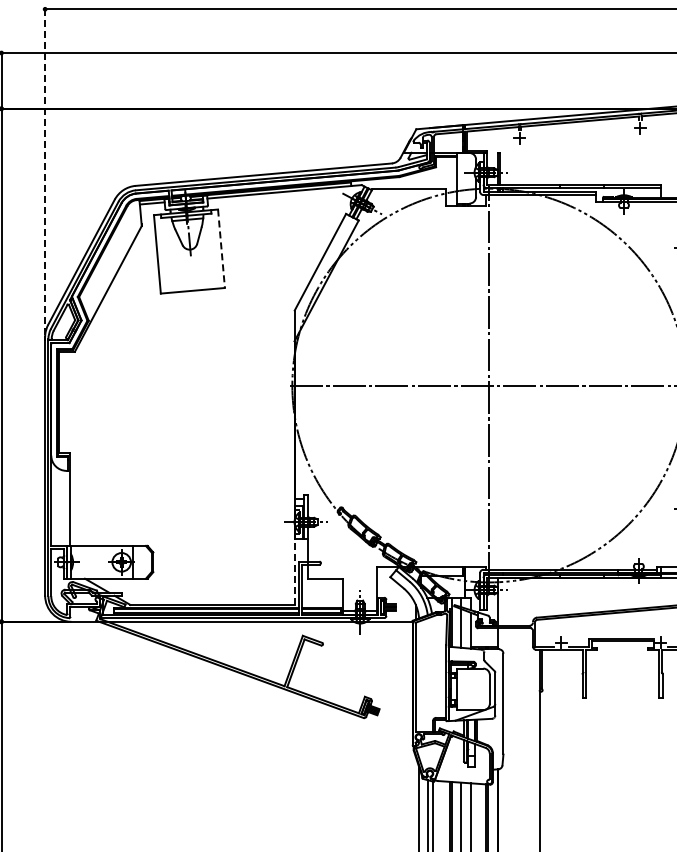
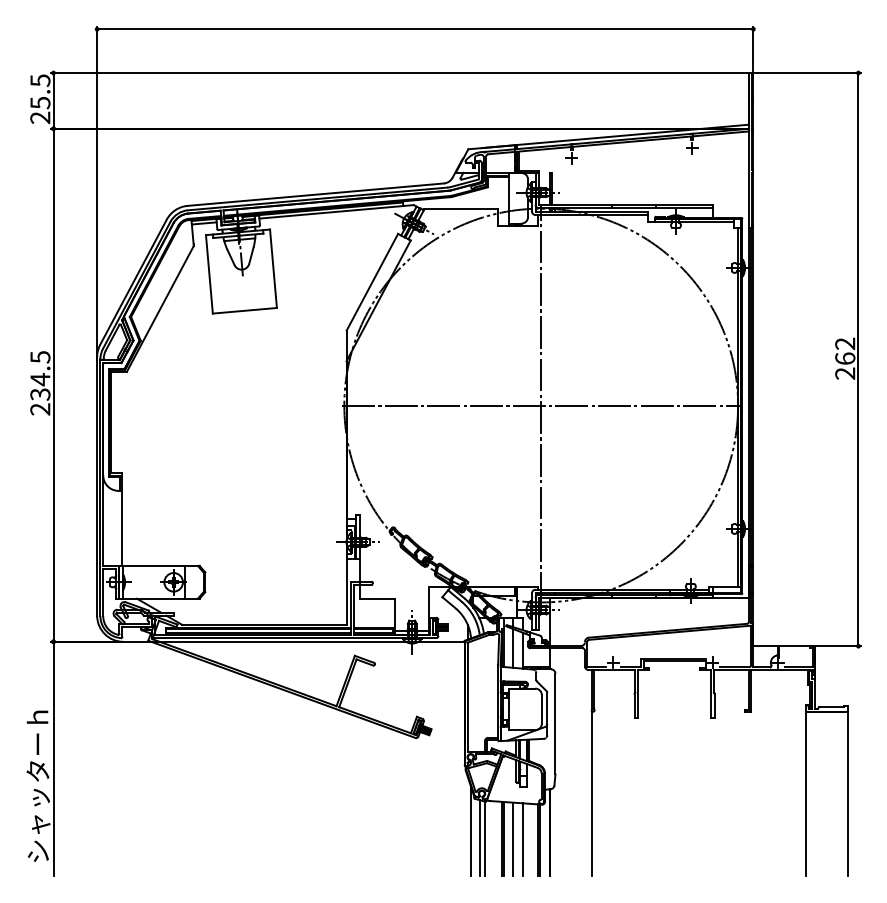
line: (45, 171) -> (97, 191), dashed -> solid
line: (221, 249) -> (273, 269), dashed -> solid
line: (294, 571) -> (346, 591), dashed -> solid

